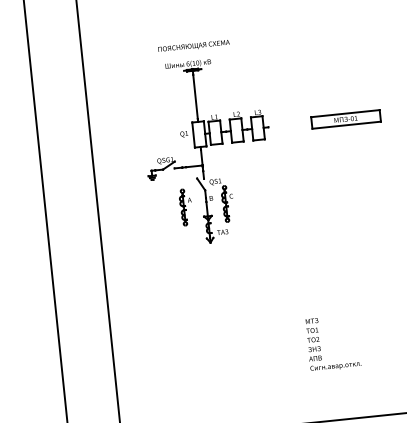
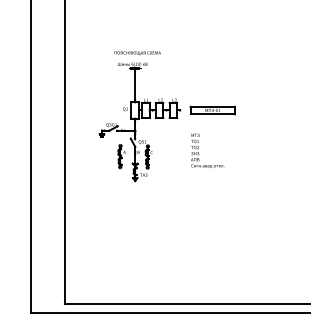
part: (345, 119) -> (212, 110), moved
text: (332, 342) -> (207, 150), moved

